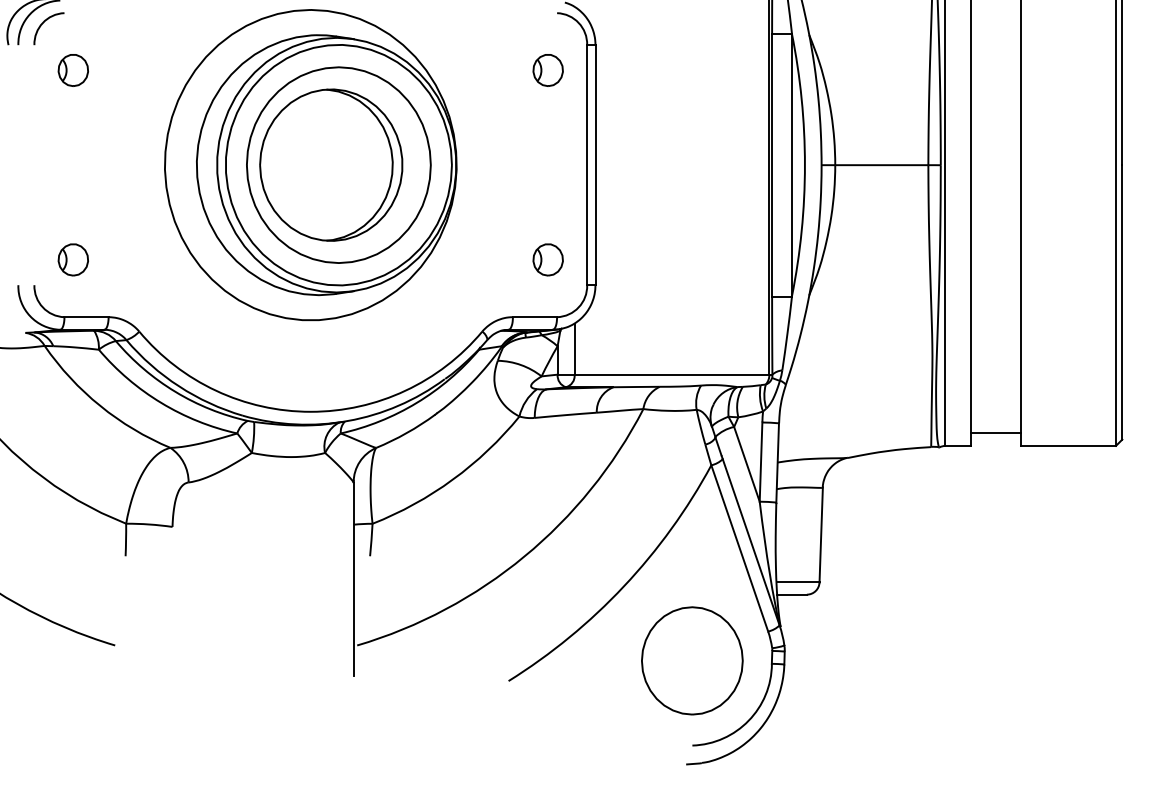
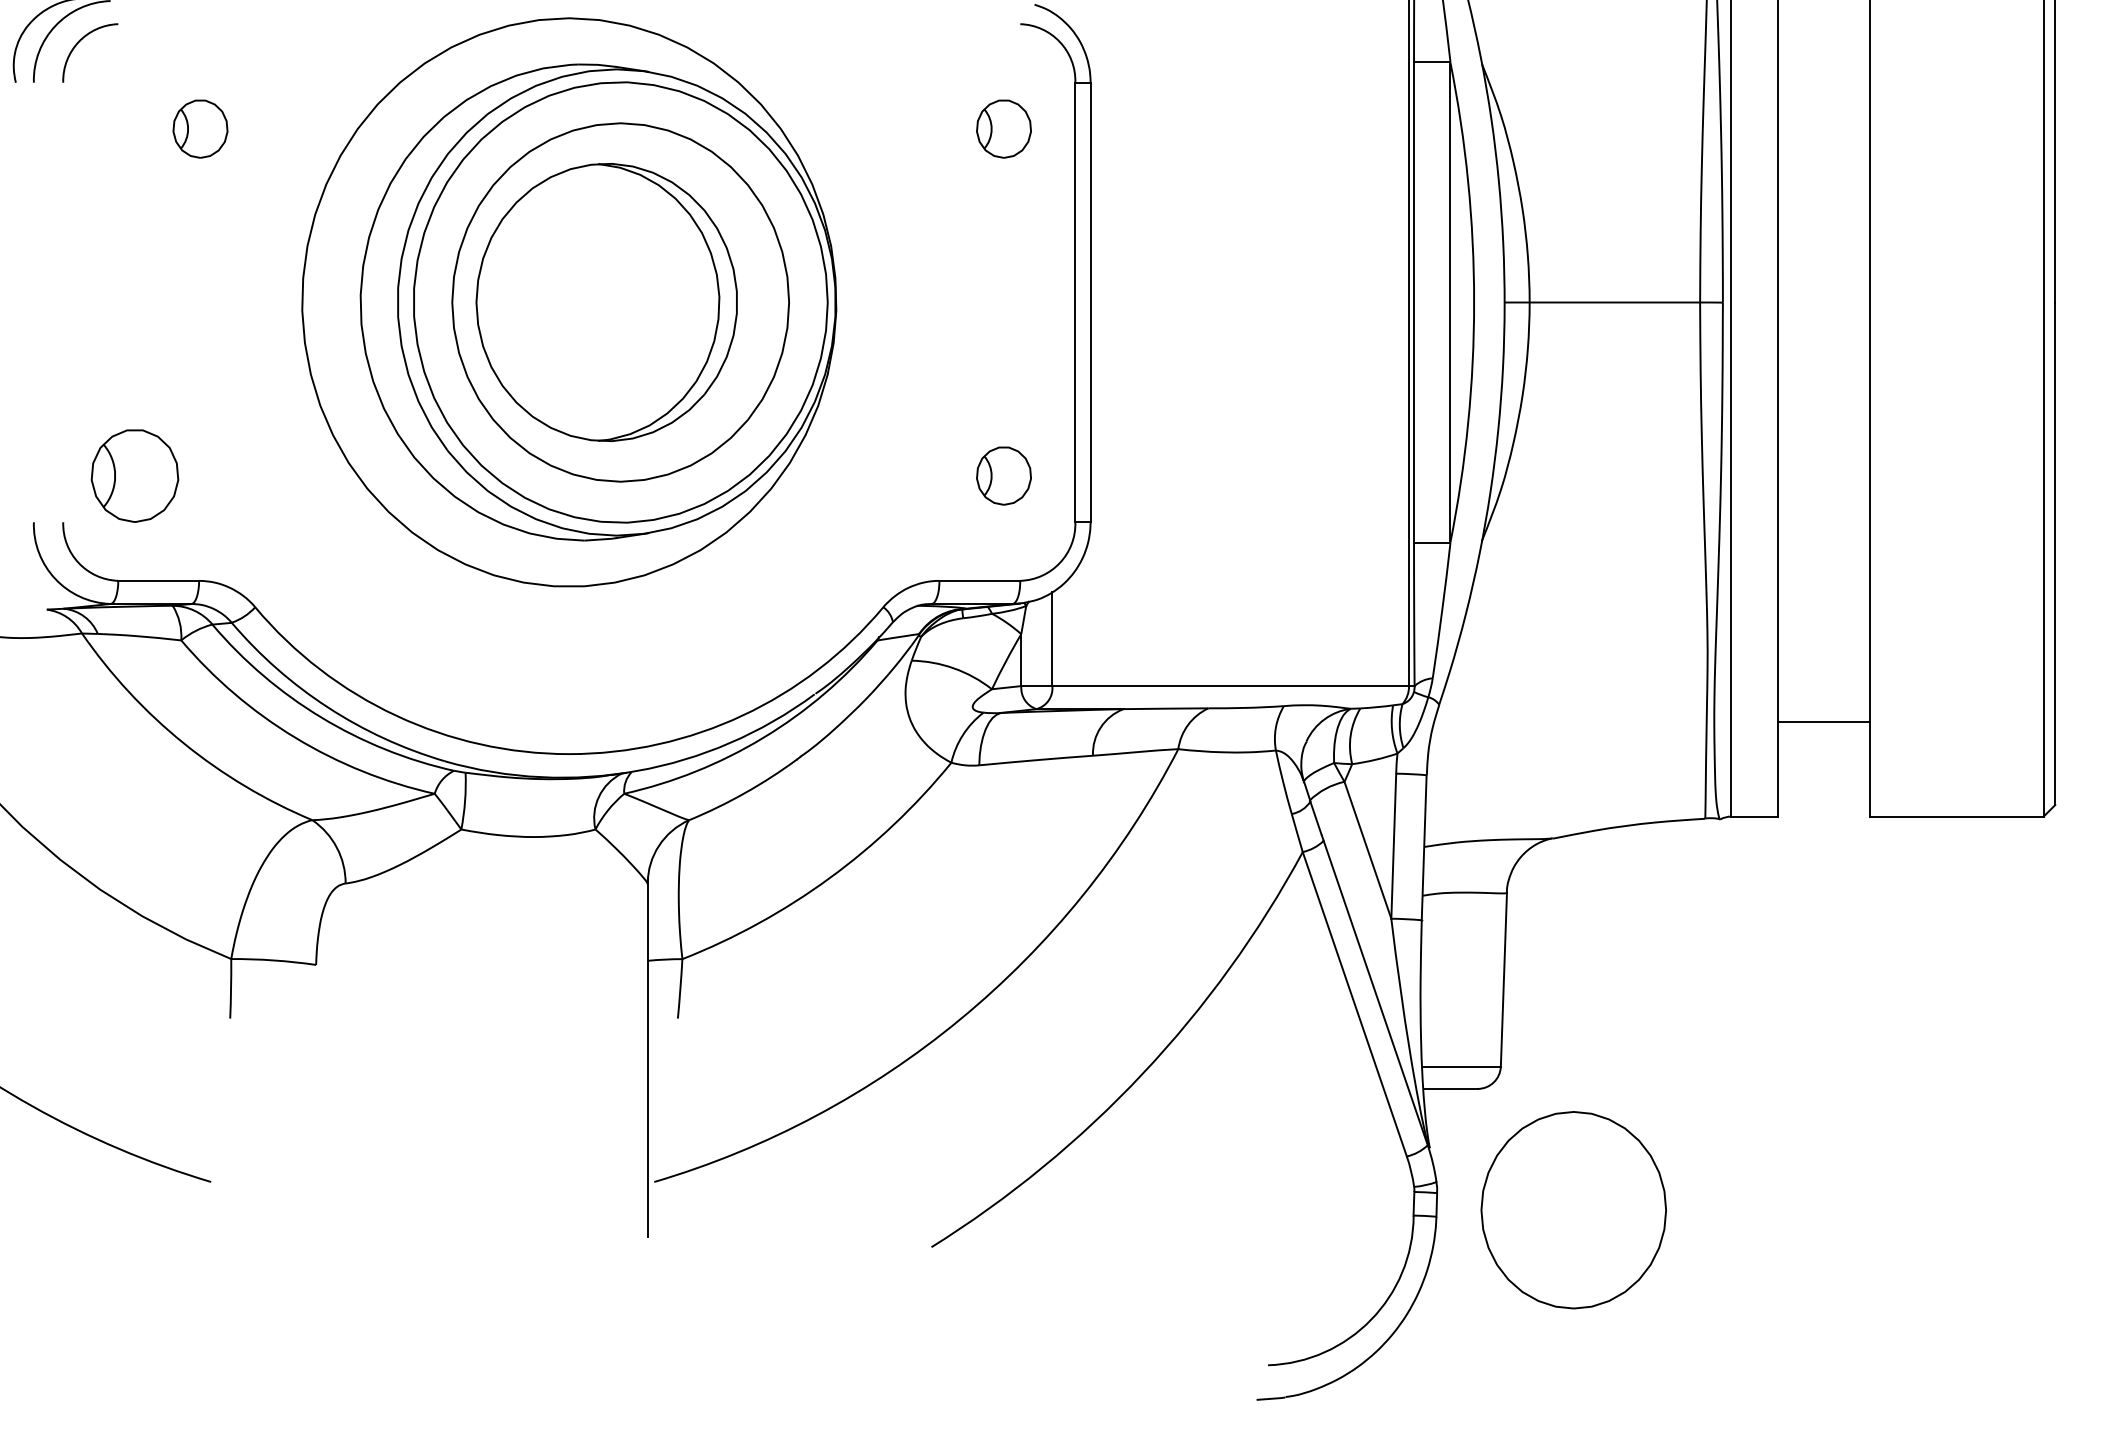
part: (72, 70) -> (198, 129), moved
part: (72, 259) -> (132, 475), size x1.6
line: (995, 433) -> (1823, 722), moved
part: (692, 660) -> (1574, 1209), moved

